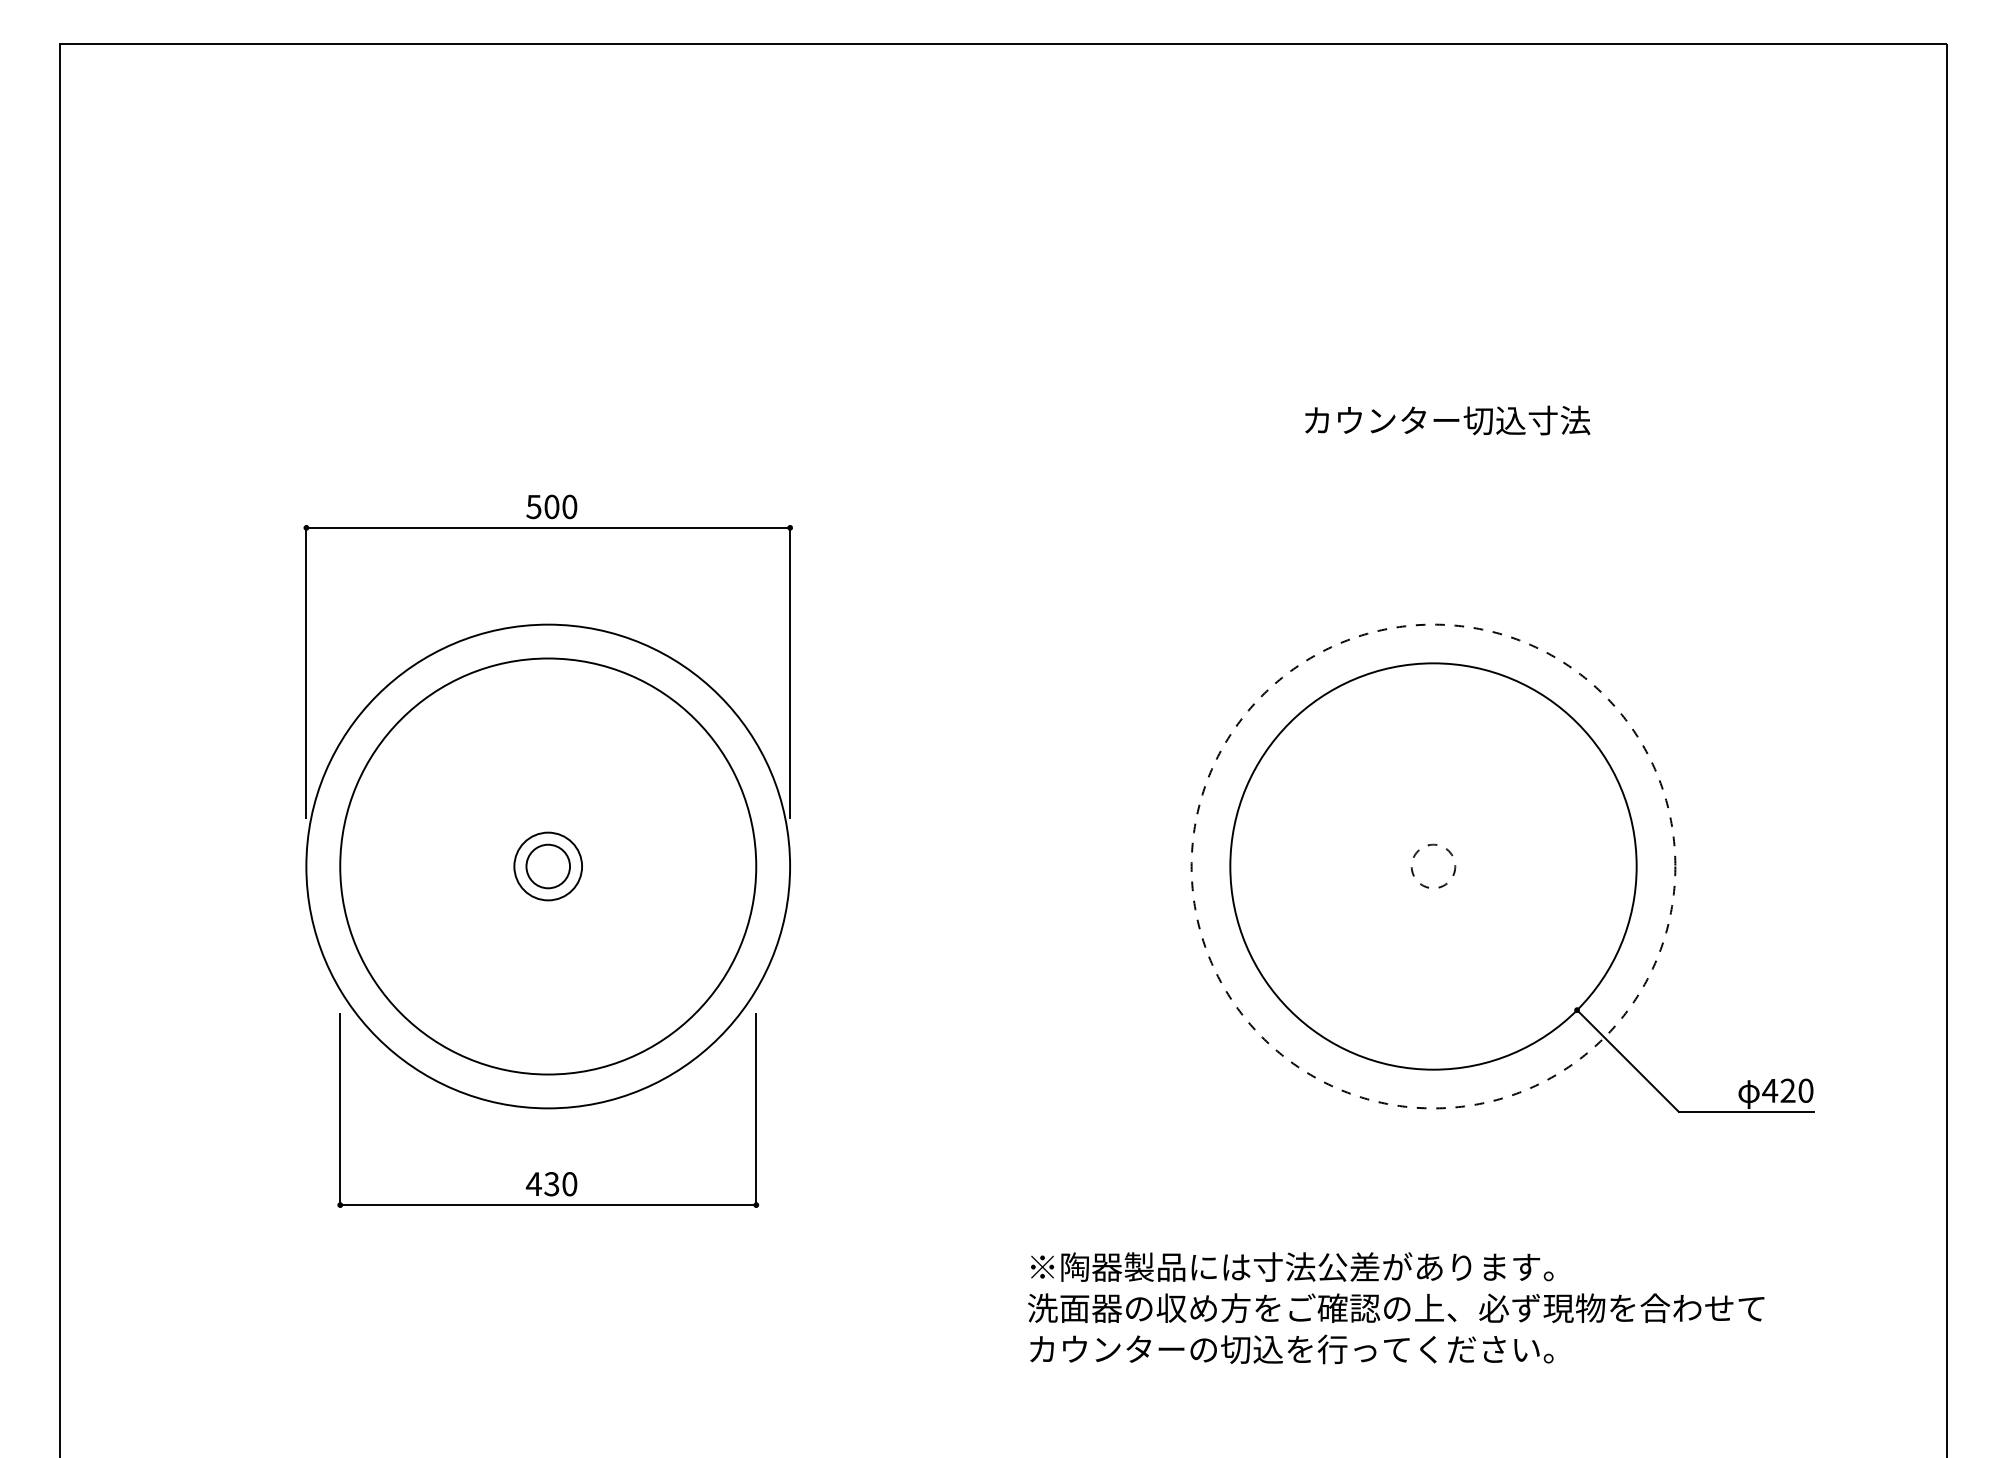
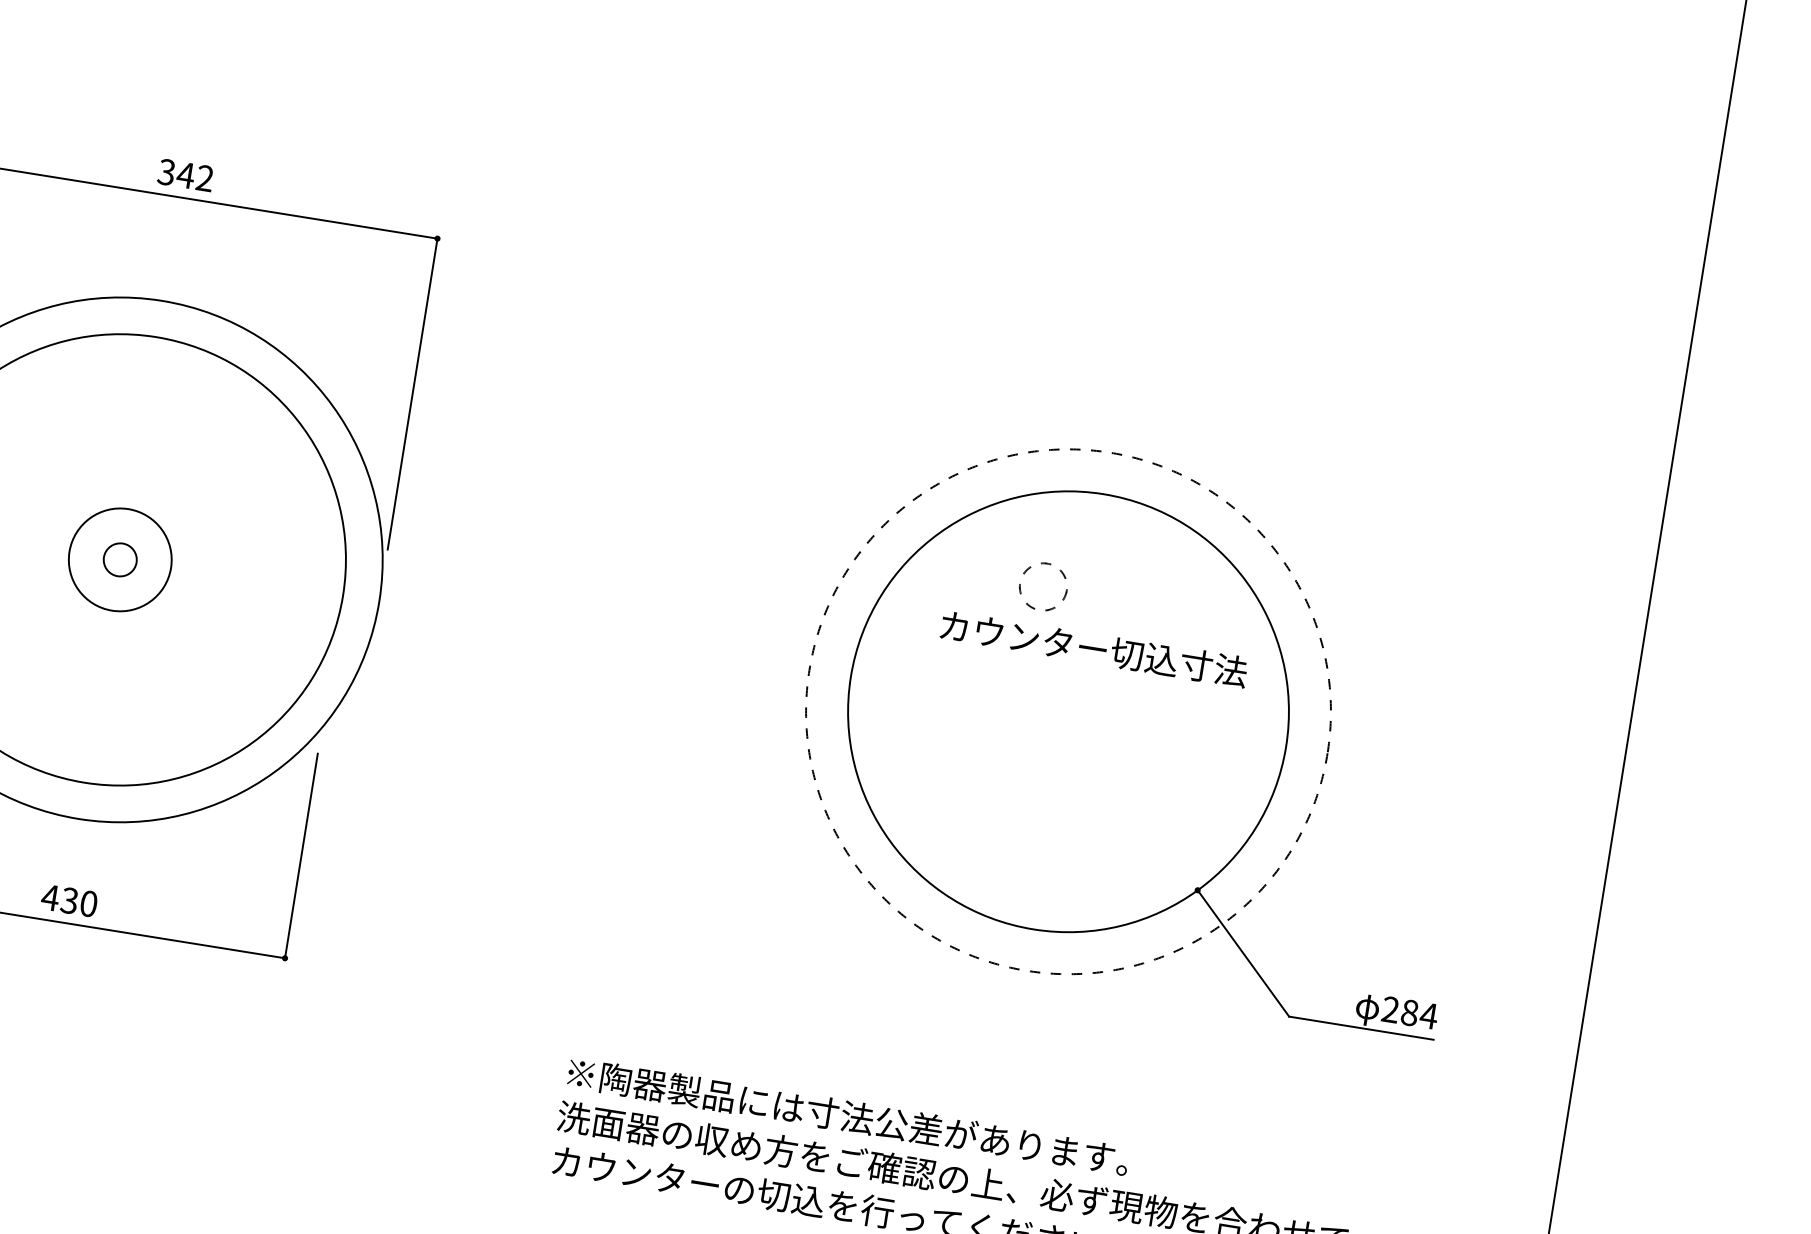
text: (1447, 420) -> (1093, 648), moved
text: (551, 506) -> (185, 174), 500 -> 342
circle: (1433, 865) -> (1043, 585), moved
circle: (548, 866) -> (120, 559), size x0.7
circle: (548, 866) -> (120, 559), size x1.4
text: (1787, 1090) -> (1409, 1012), 420 -> 284

